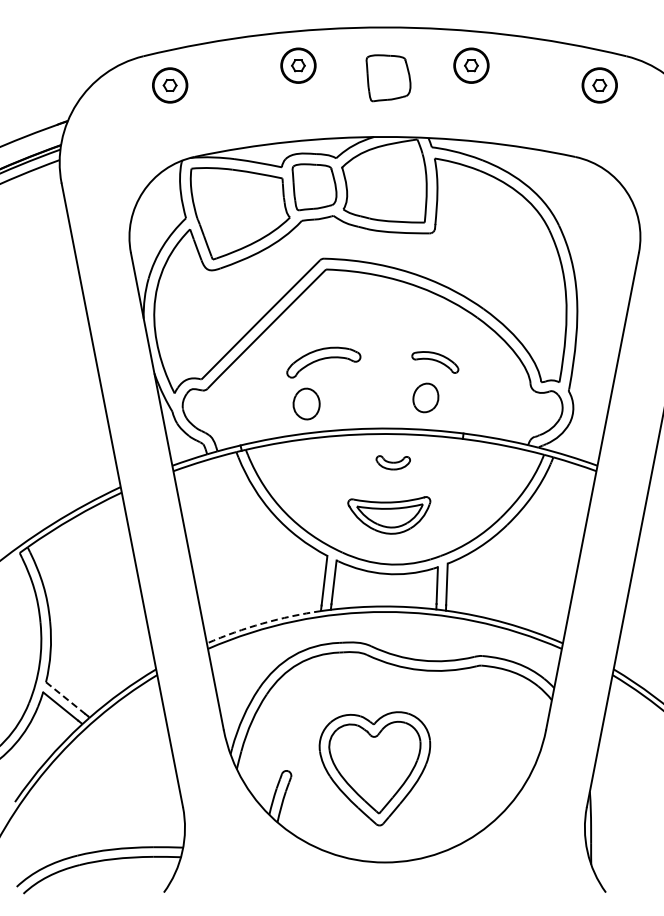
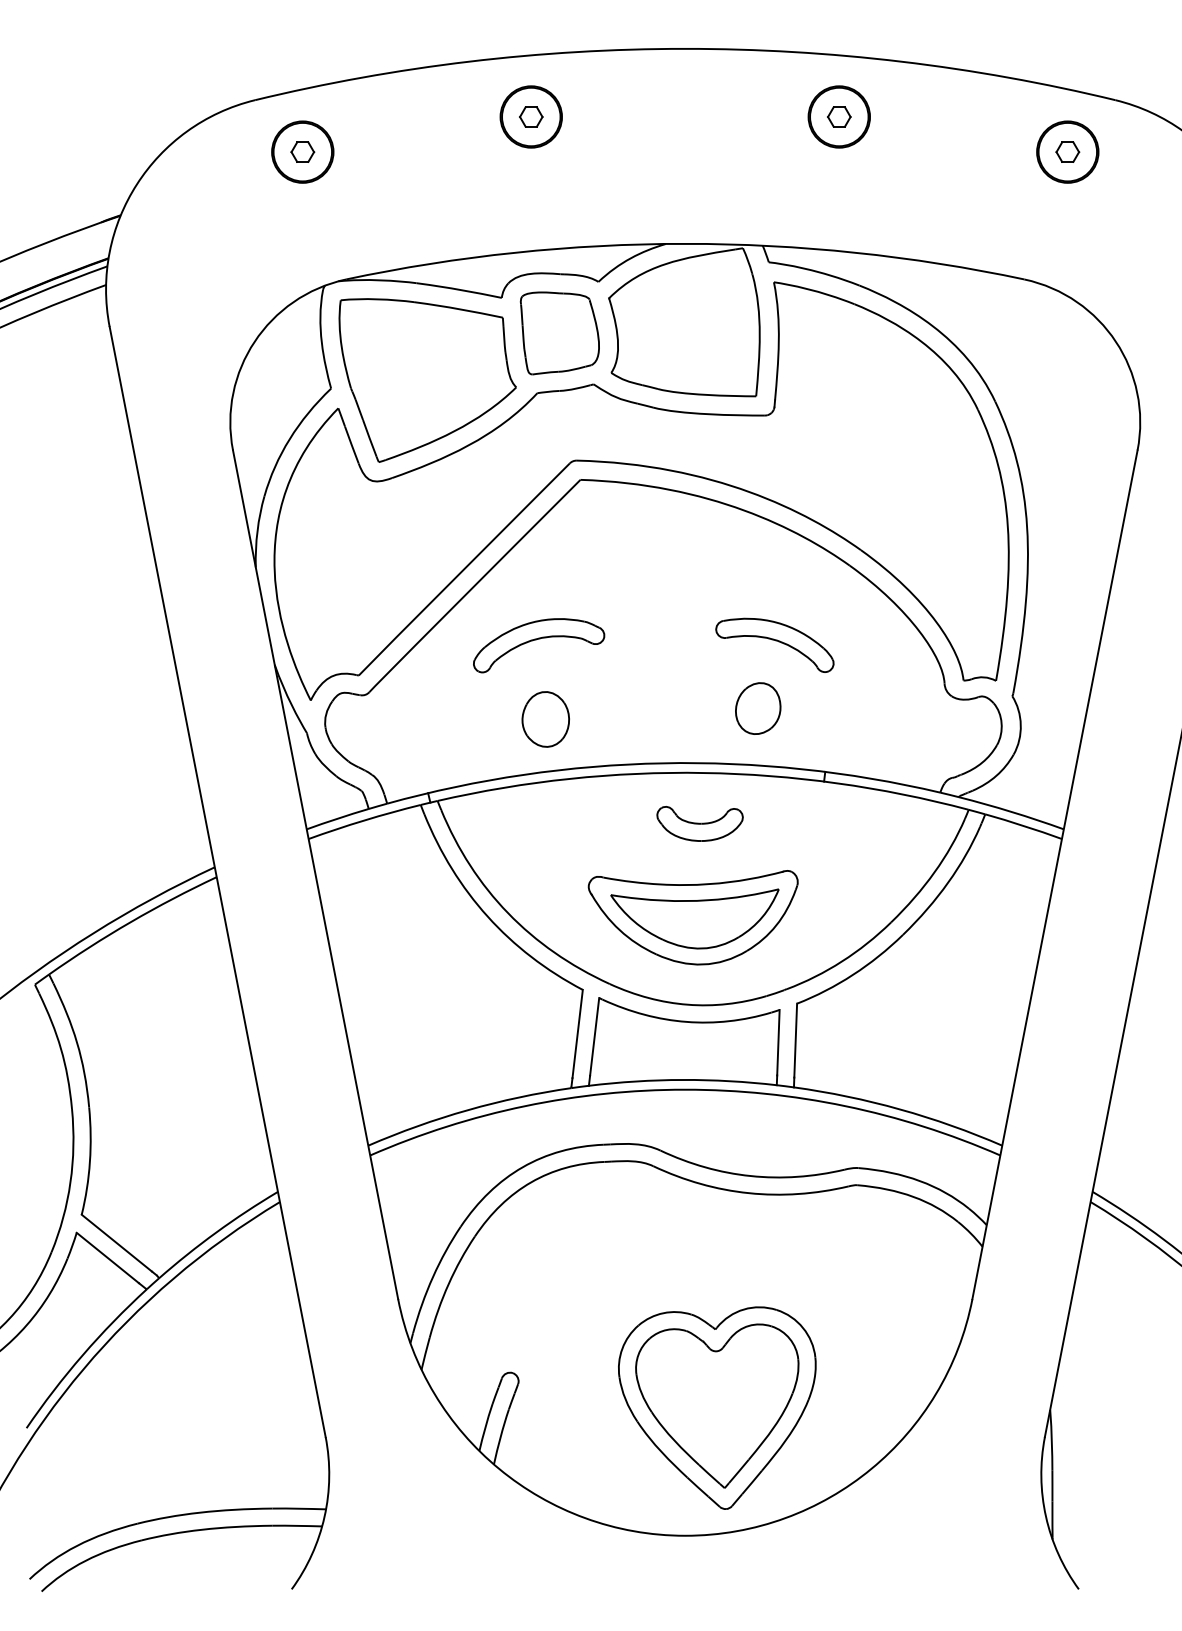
part: (388, 78) -> (691, 139), removed
part: (323, 362) -> (538, 645), moved
part: (435, 362) -> (775, 645), size x1.43
part: (393, 462) -> (700, 823), size x1.43
part: (388, 515) -> (691, 917), size x1.43
arc: (262, 623) -> (467, 1110), dashed -> solid
line: (66, 698) -> (118, 1243), dashed -> solid
part: (374, 768) -> (716, 1407), moved

